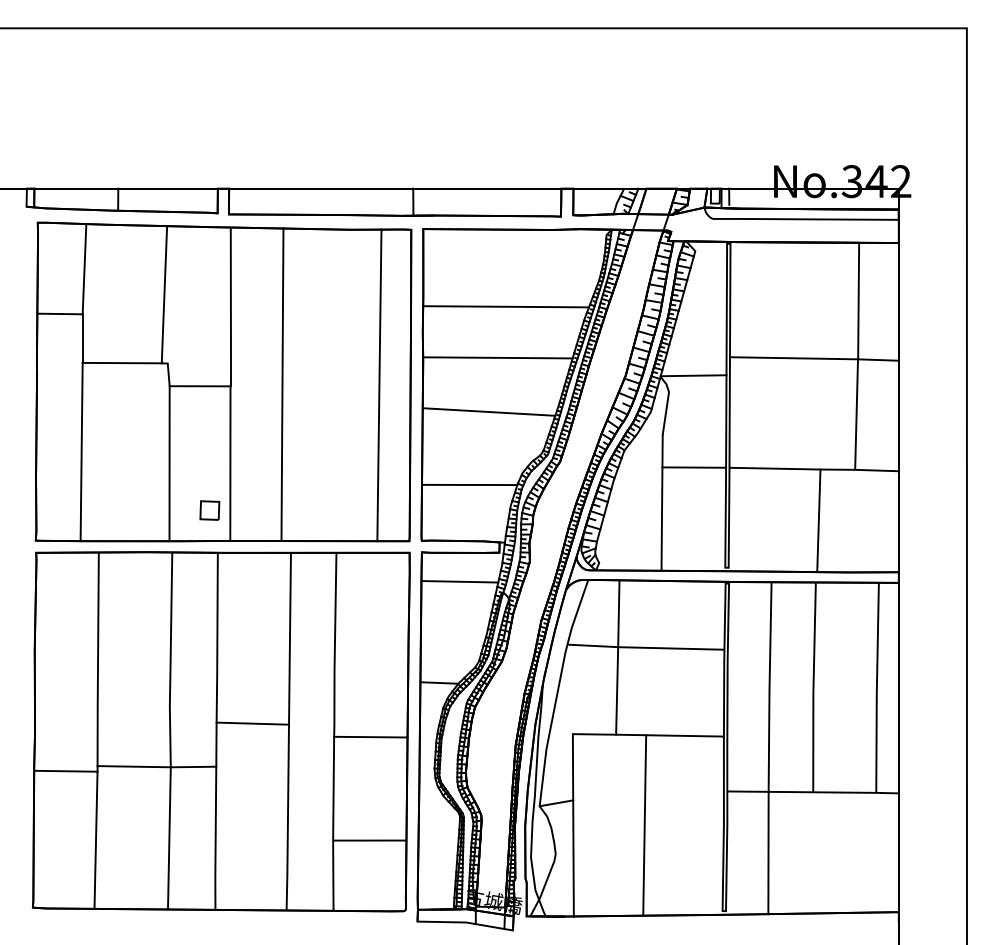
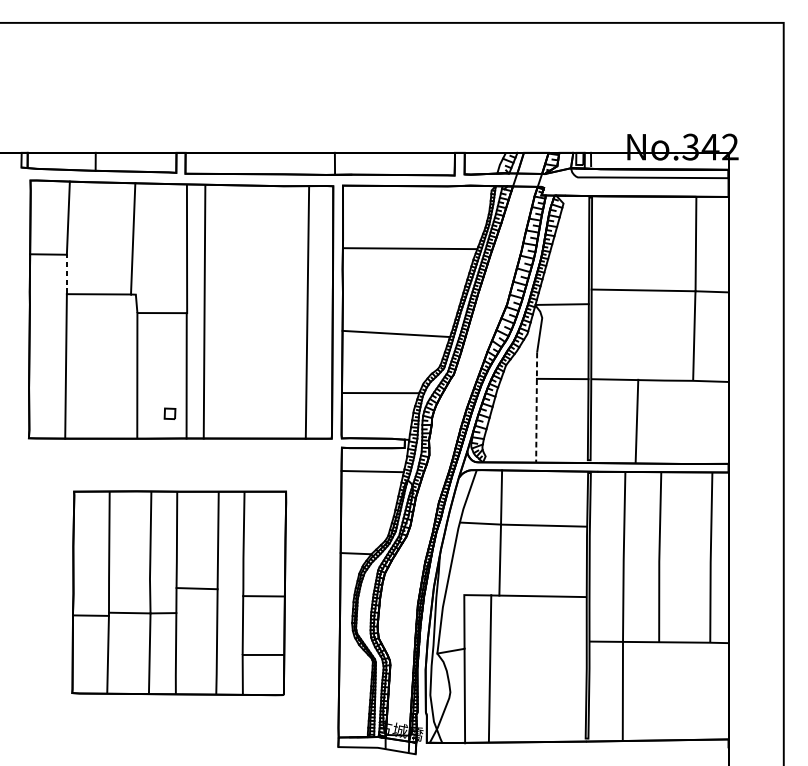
line: (82, 338) -> (66, 274), solid -> dashed
line: (497, 357) -> (403, 289), removed
line: (282, 384) -> (204, 311), moved
line: (662, 502) -> (536, 407), solid -> dashed
part: (209, 510) -> (169, 413), size x0.7
line: (818, 520) -> (636, 421), moved
part: (220, 731) -> (178, 592), size x0.7
line: (644, 825) -> (489, 668), moved

